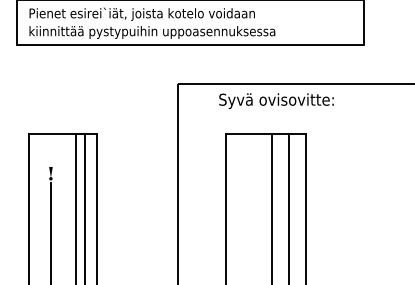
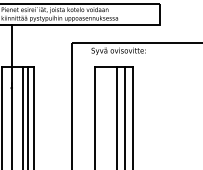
line: (50, 109) -> (11, 55), added

